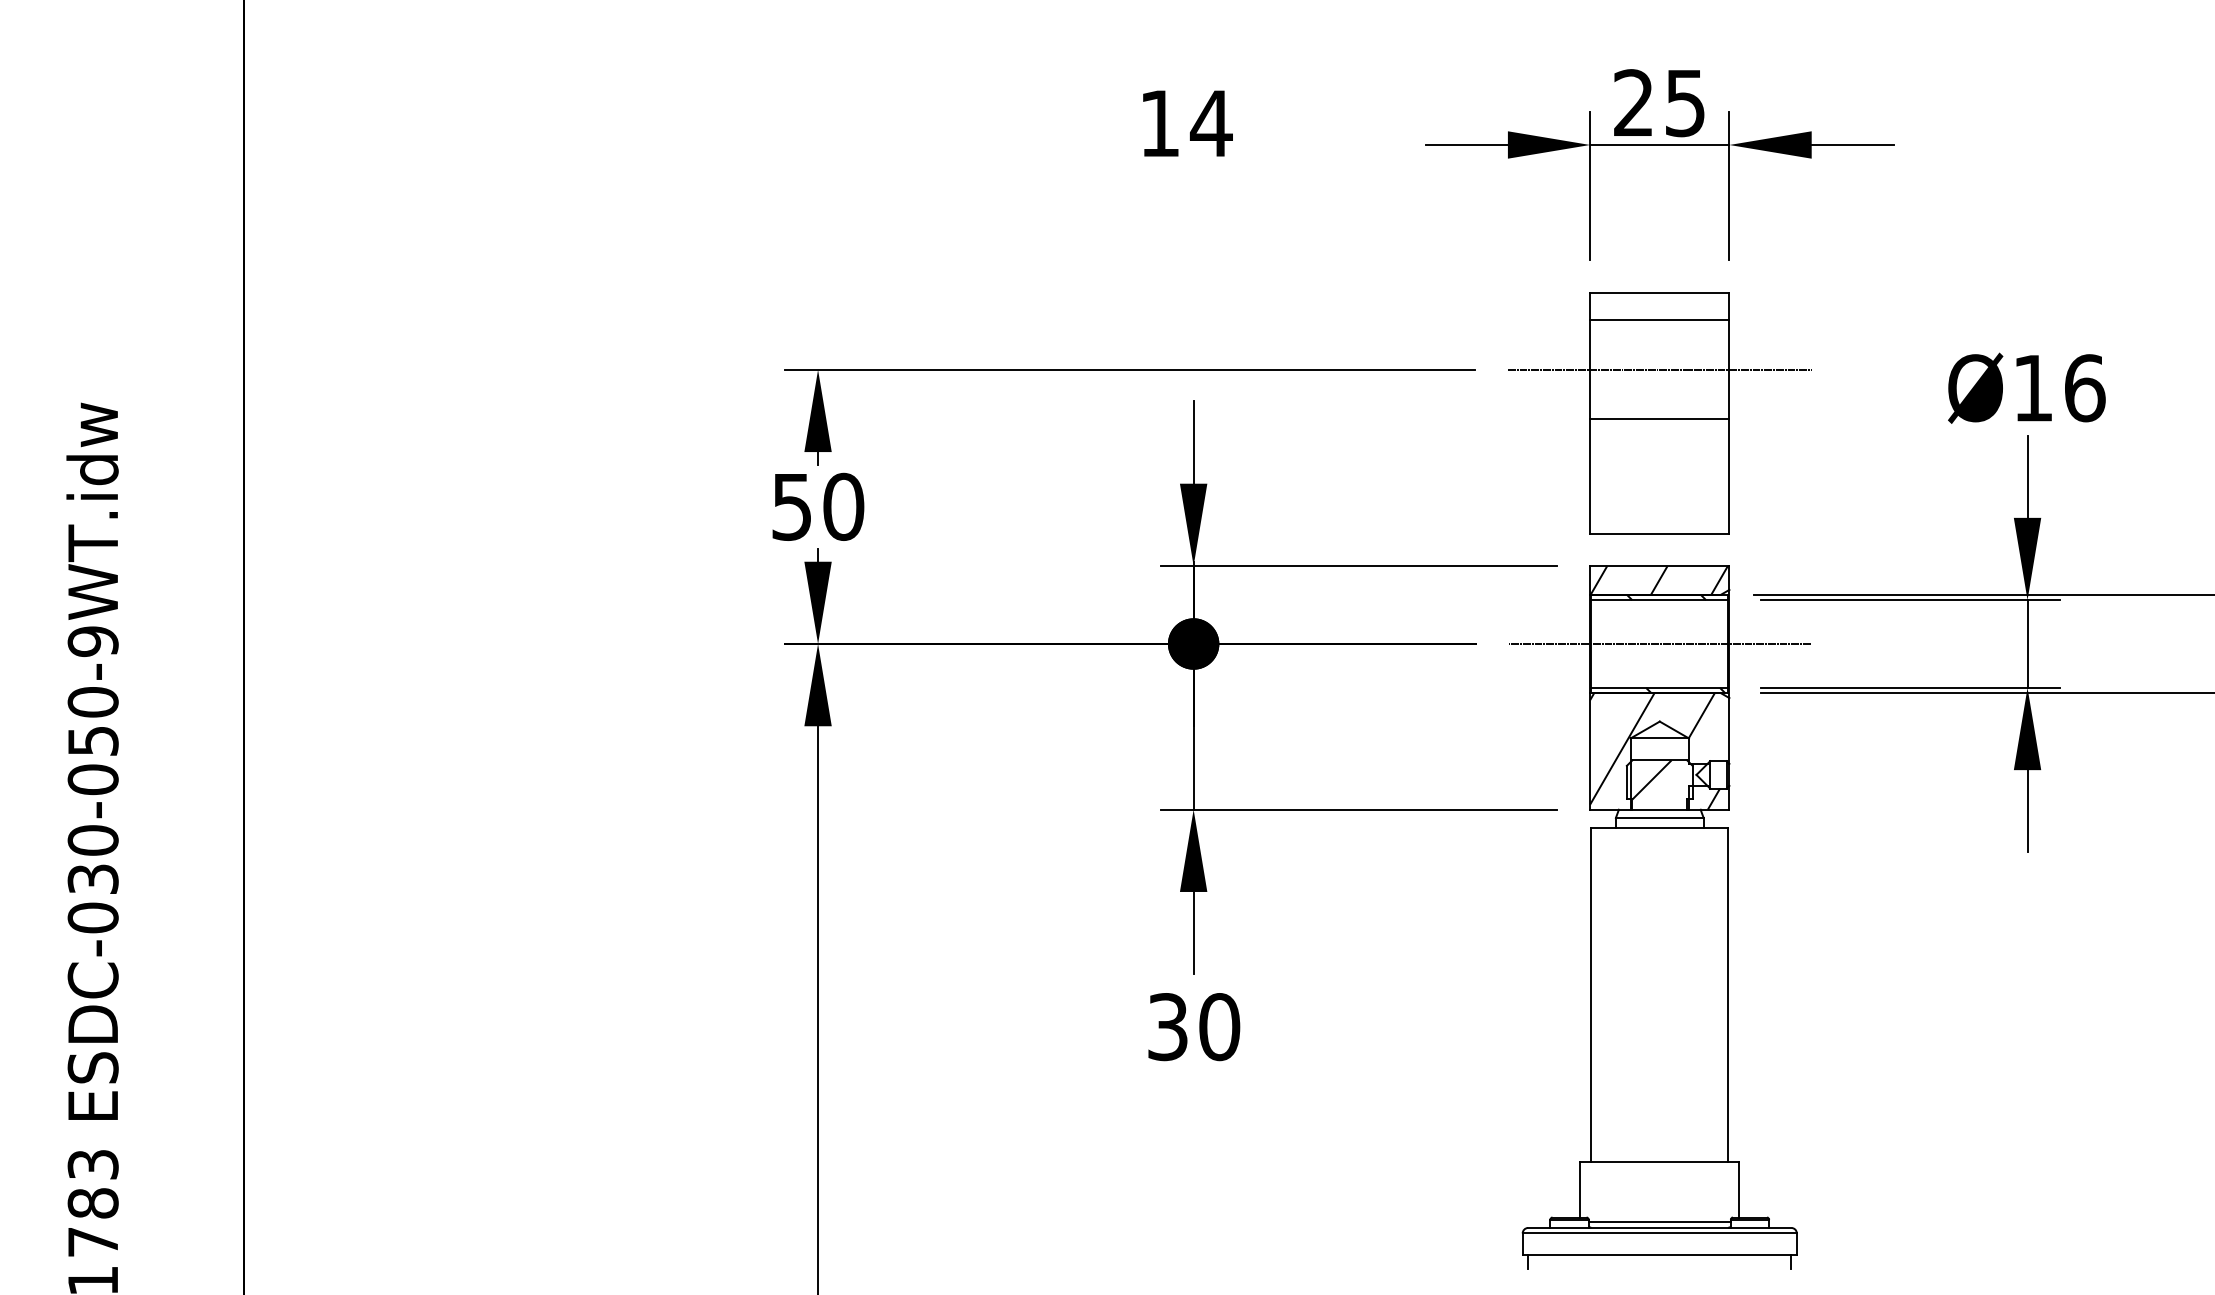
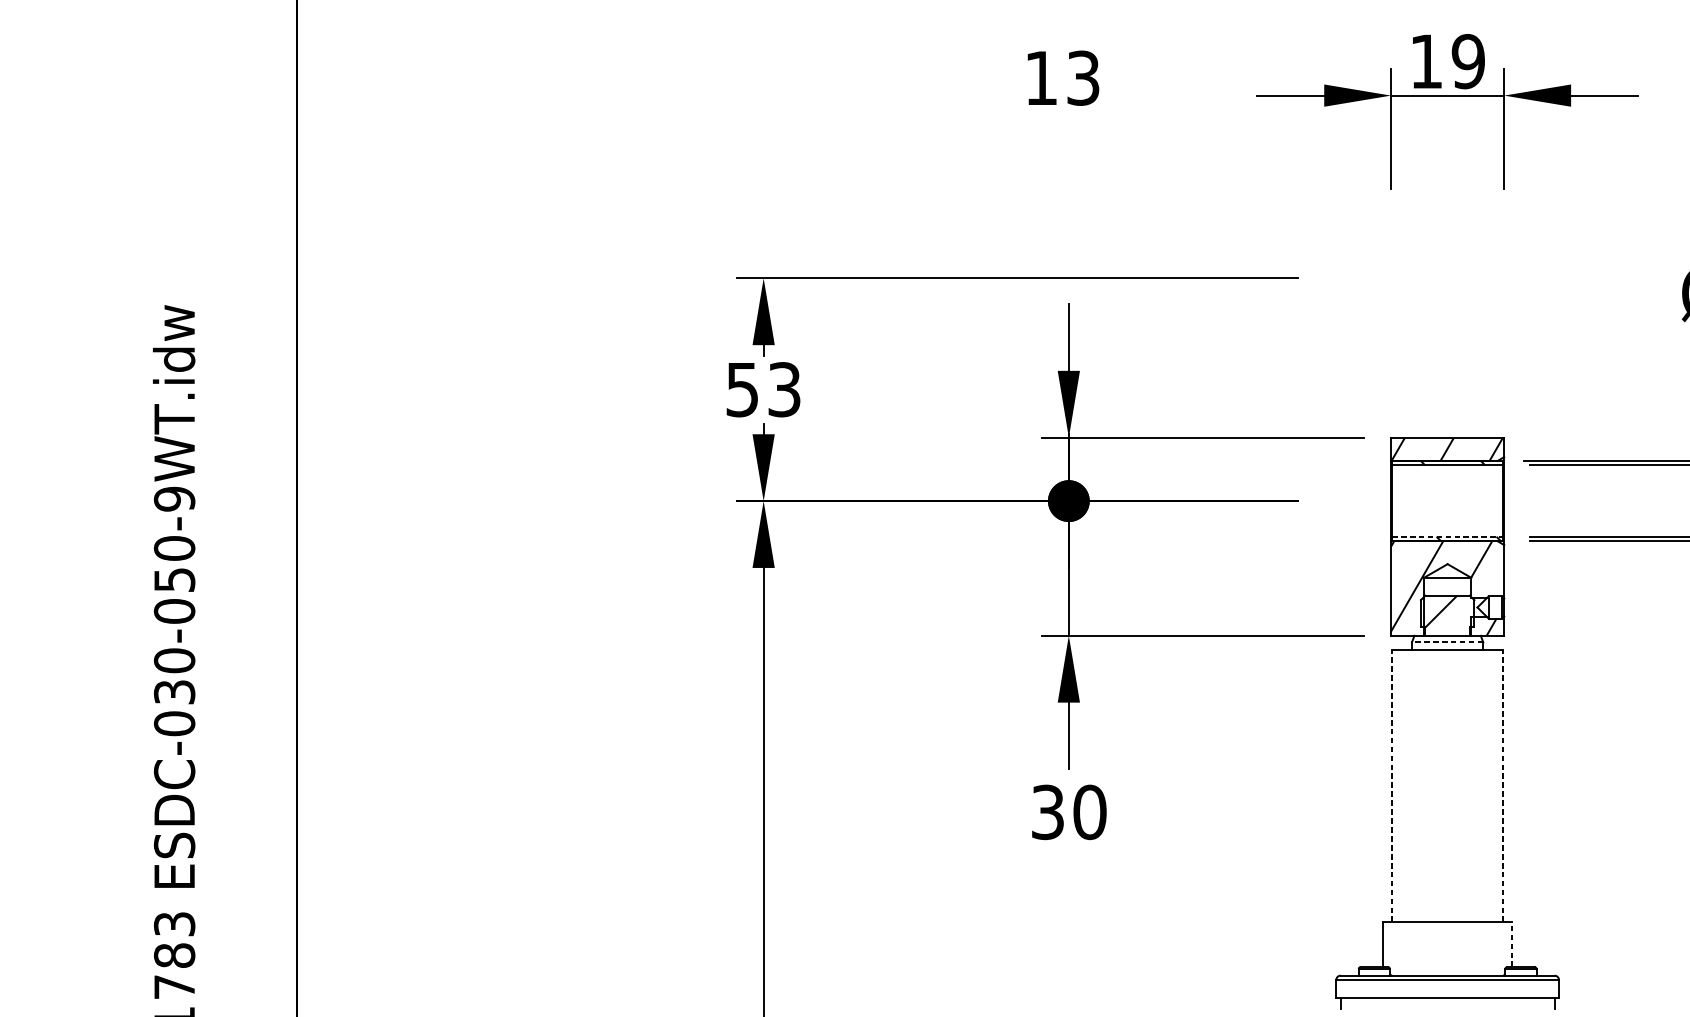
text: (1659, 103) -> (1447, 61), 25 -> 19
text: (1210, 123) -> (1082, 78), 14 -> 13
part: (1659, 413) -> (1447, 313), removed
text: (843, 506) -> (784, 389), 50 -> 53
line: (1659, 643) -> (1447, 500), removed
line: (1659, 687) -> (1447, 536), solid -> dashed
line: (1659, 817) -> (1447, 642), solid -> dashed
line: (1591, 994) -> (1392, 785), solid -> dashed
line: (1728, 994) -> (1503, 785), solid -> dashed
line: (1739, 1189) -> (1512, 944), solid -> dashed
line: (1659, 1222) -> (1447, 971), removed

